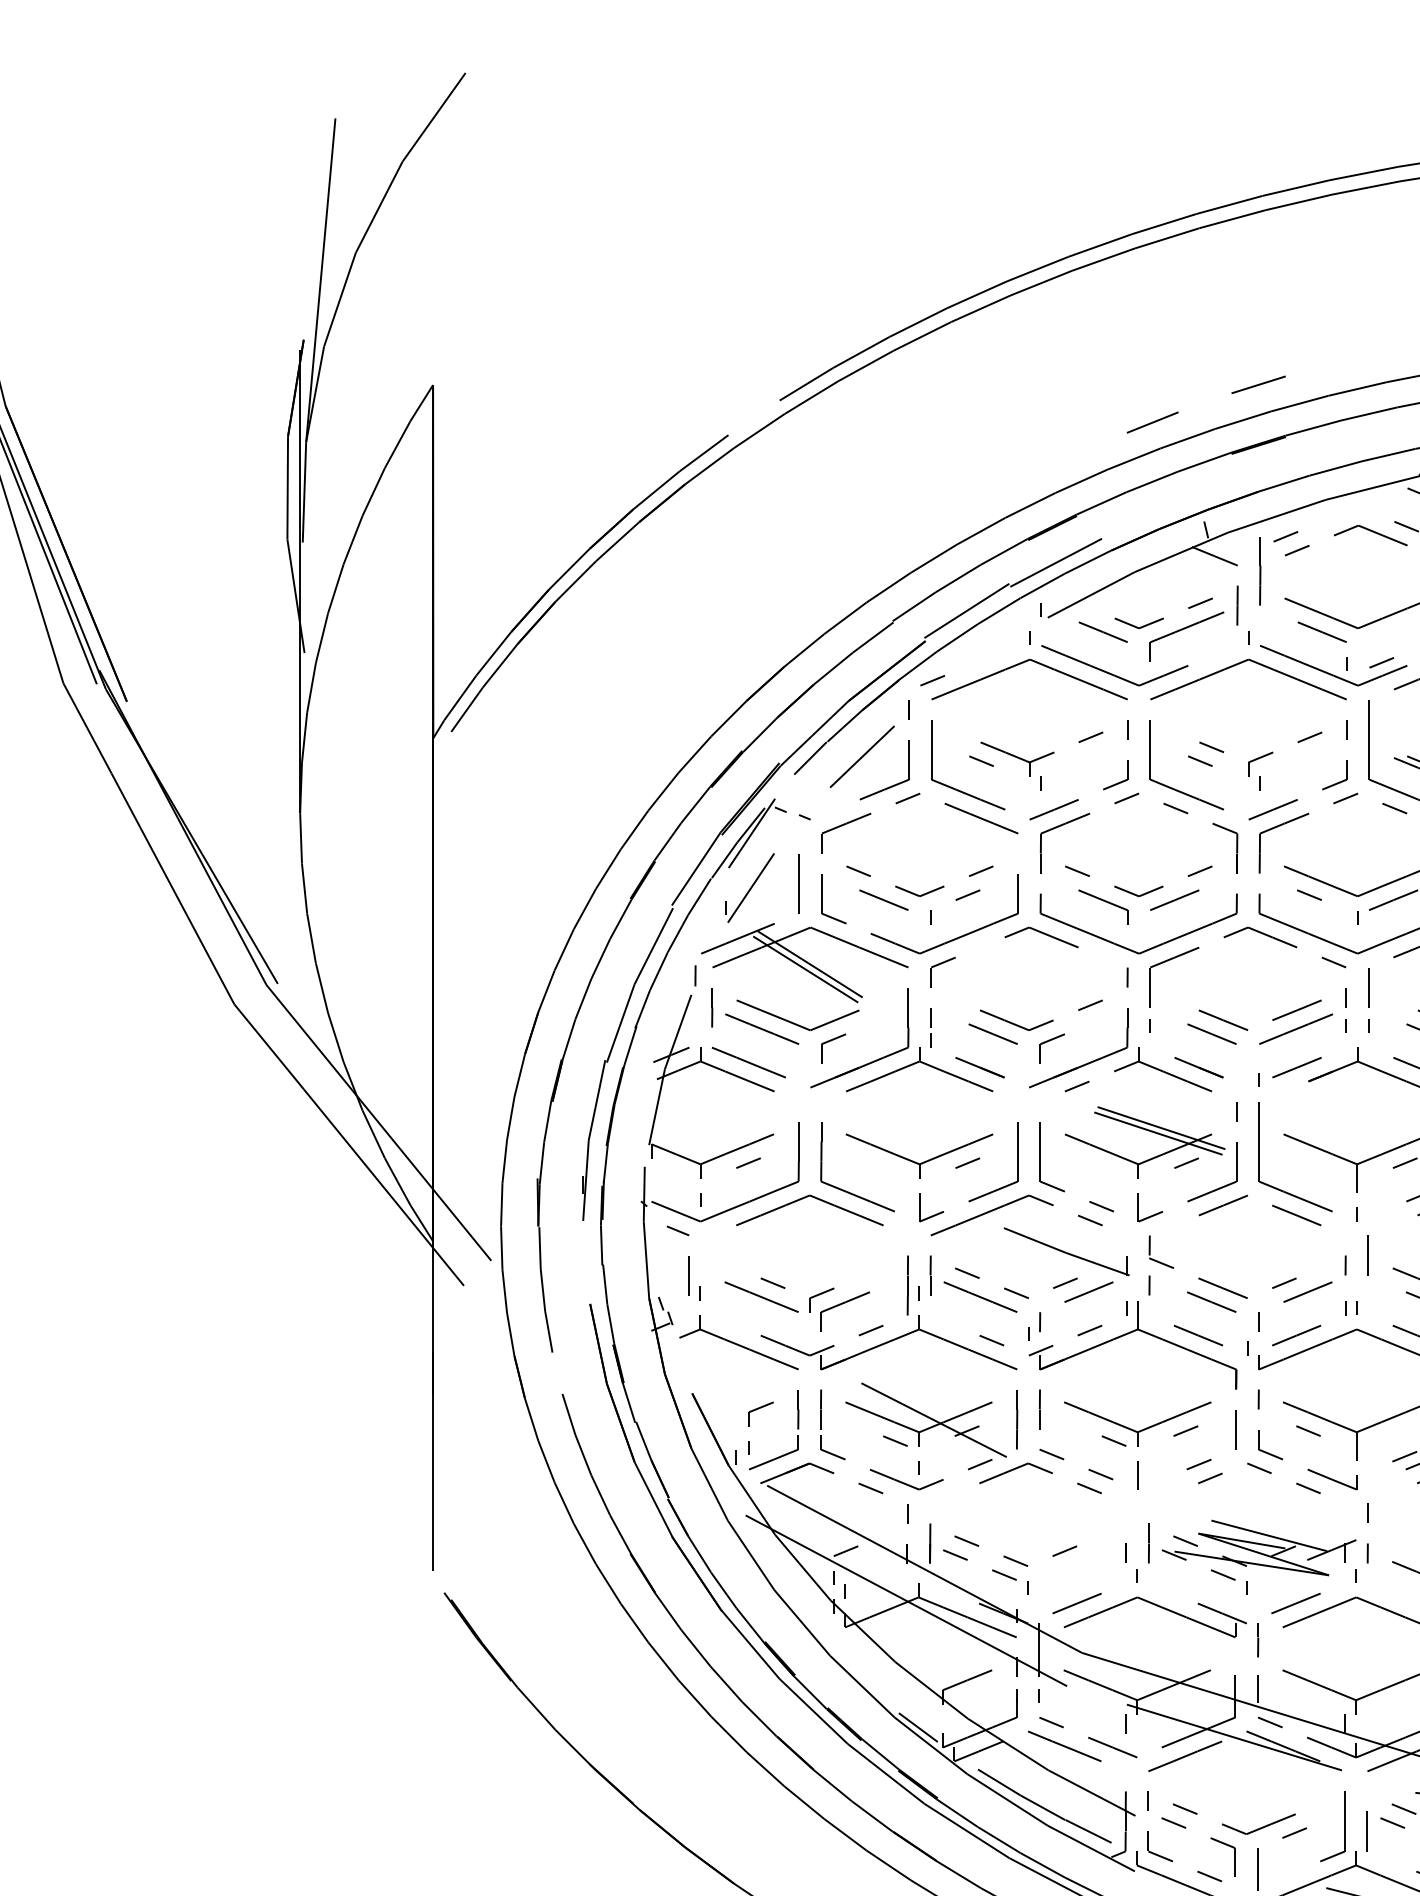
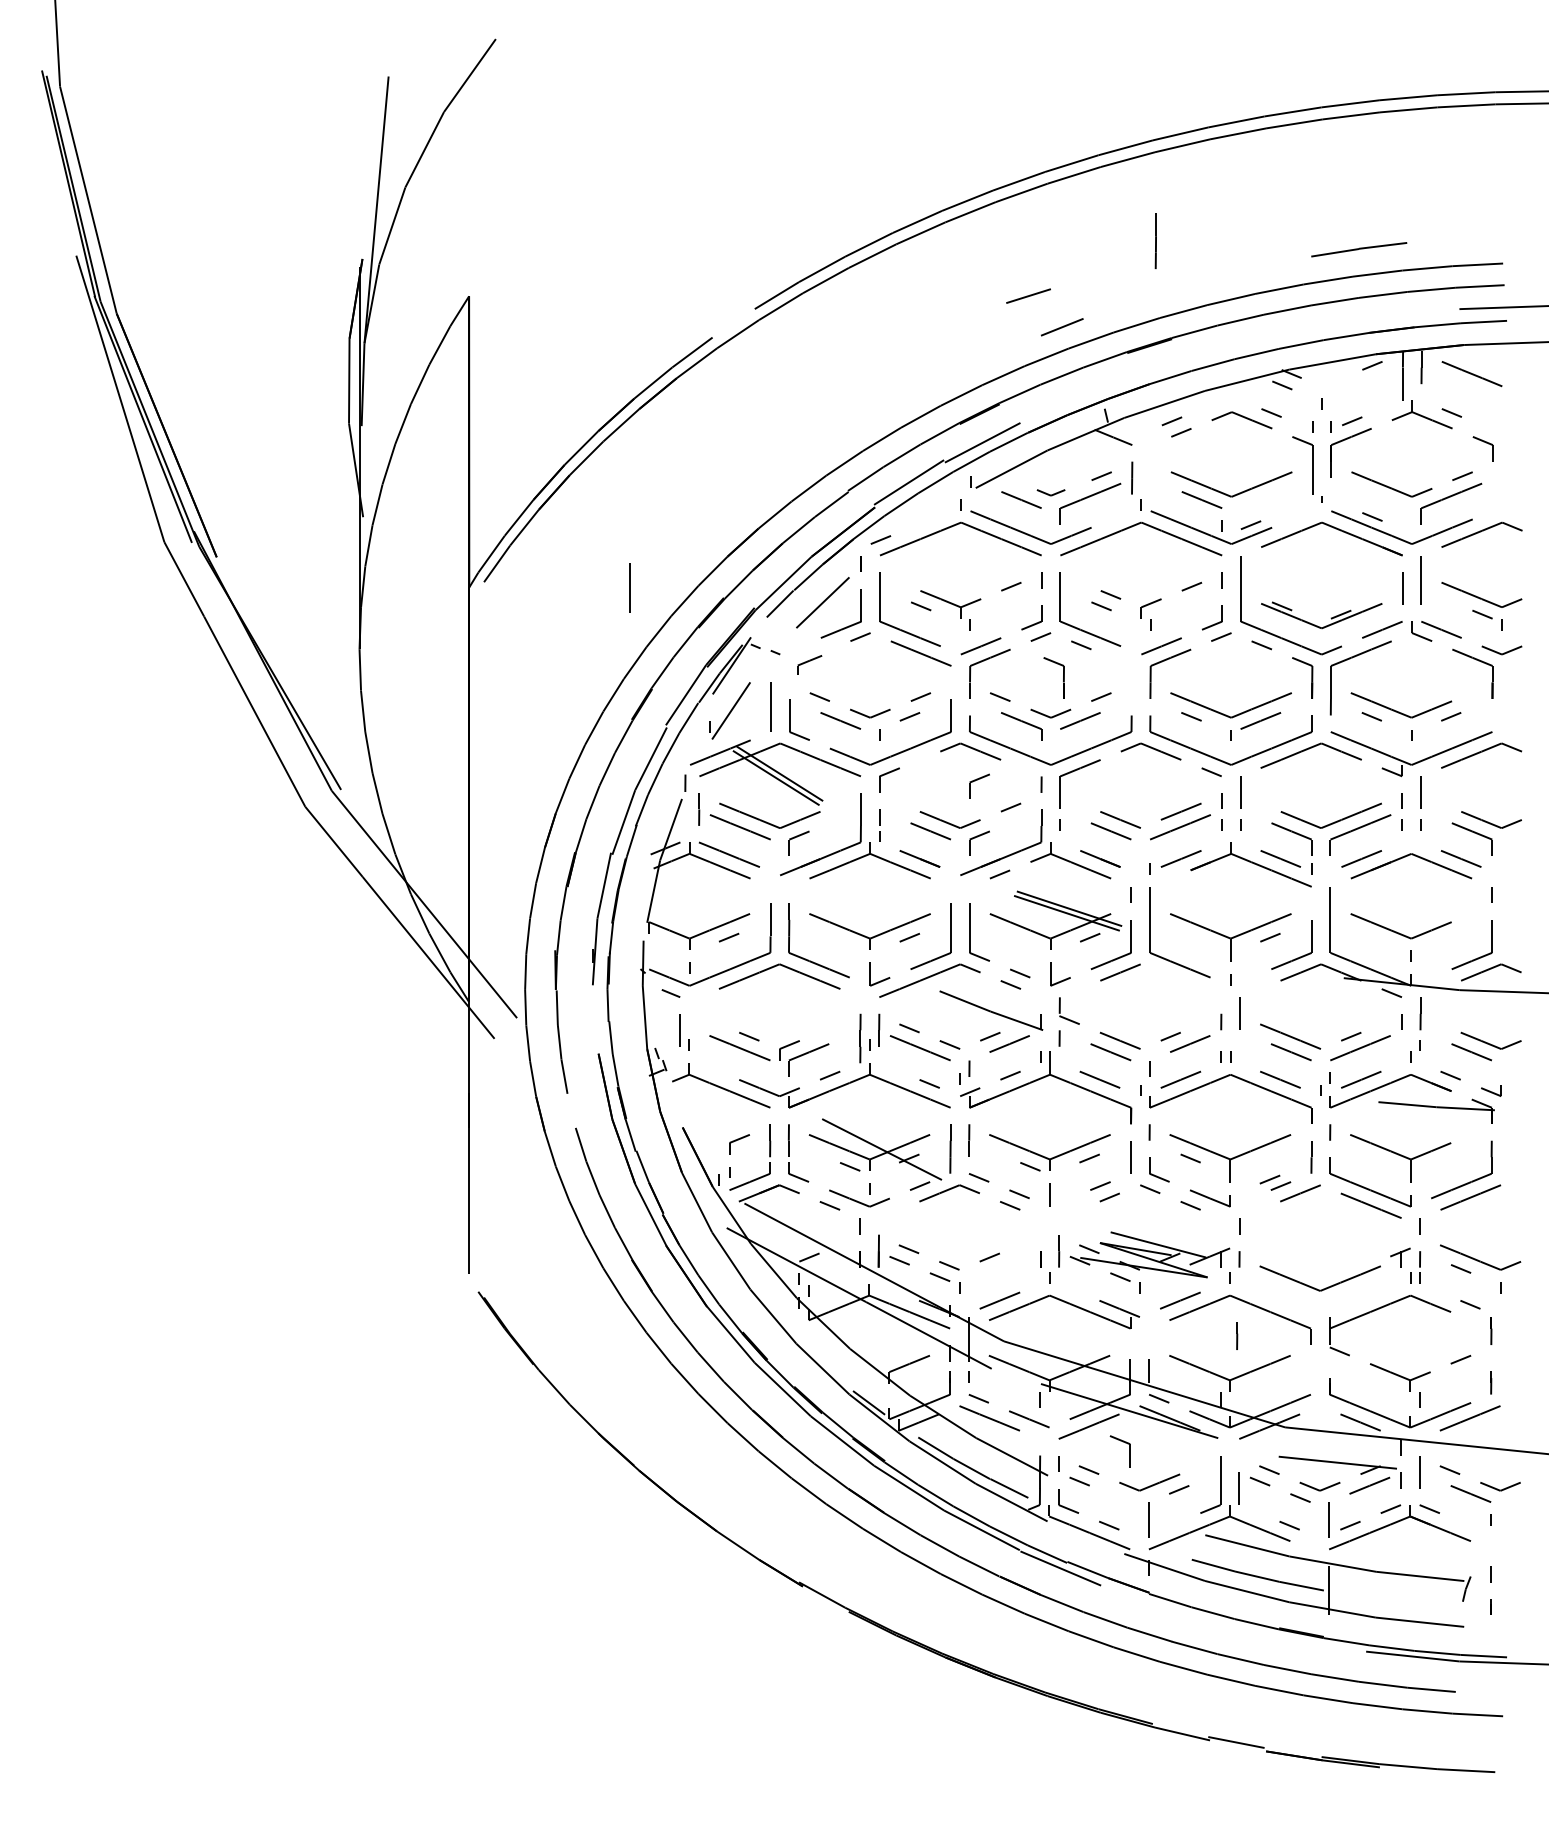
line: (1258, 384) -> (1028, 295), moved
line: (1259, 572) -> (1155, 241), moved
part: (1138, 623) -> (1050, 492), size x0.7
line: (627, 738) -> (629, 587), added
part: (846, 831) -> (809, 664), size x0.6
part: (1236, 847) -> (1063, 677), moved
part: (1052, 978) -> (979, 785), added
line: (1296, 1215) -> (1180, 980), removed
line: (1258, 1639) -> (1237, 1335), moved
part: (1225, 1845) -> (1122, 1442), moved

